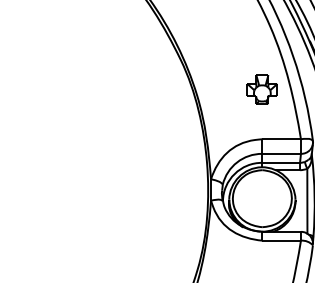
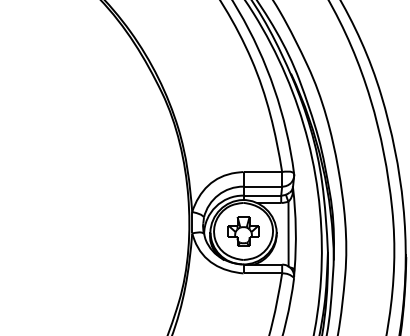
part: (262, 89) -> (243, 231), moved

